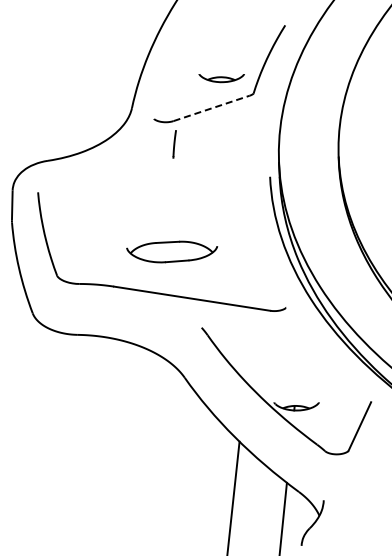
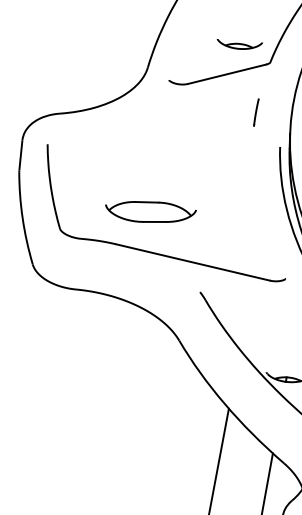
line: (212, 108) -> (228, 74), dashed -> solid
line: (174, 144) -> (256, 112), moved
part: (172, 251) -> (151, 211), moved

